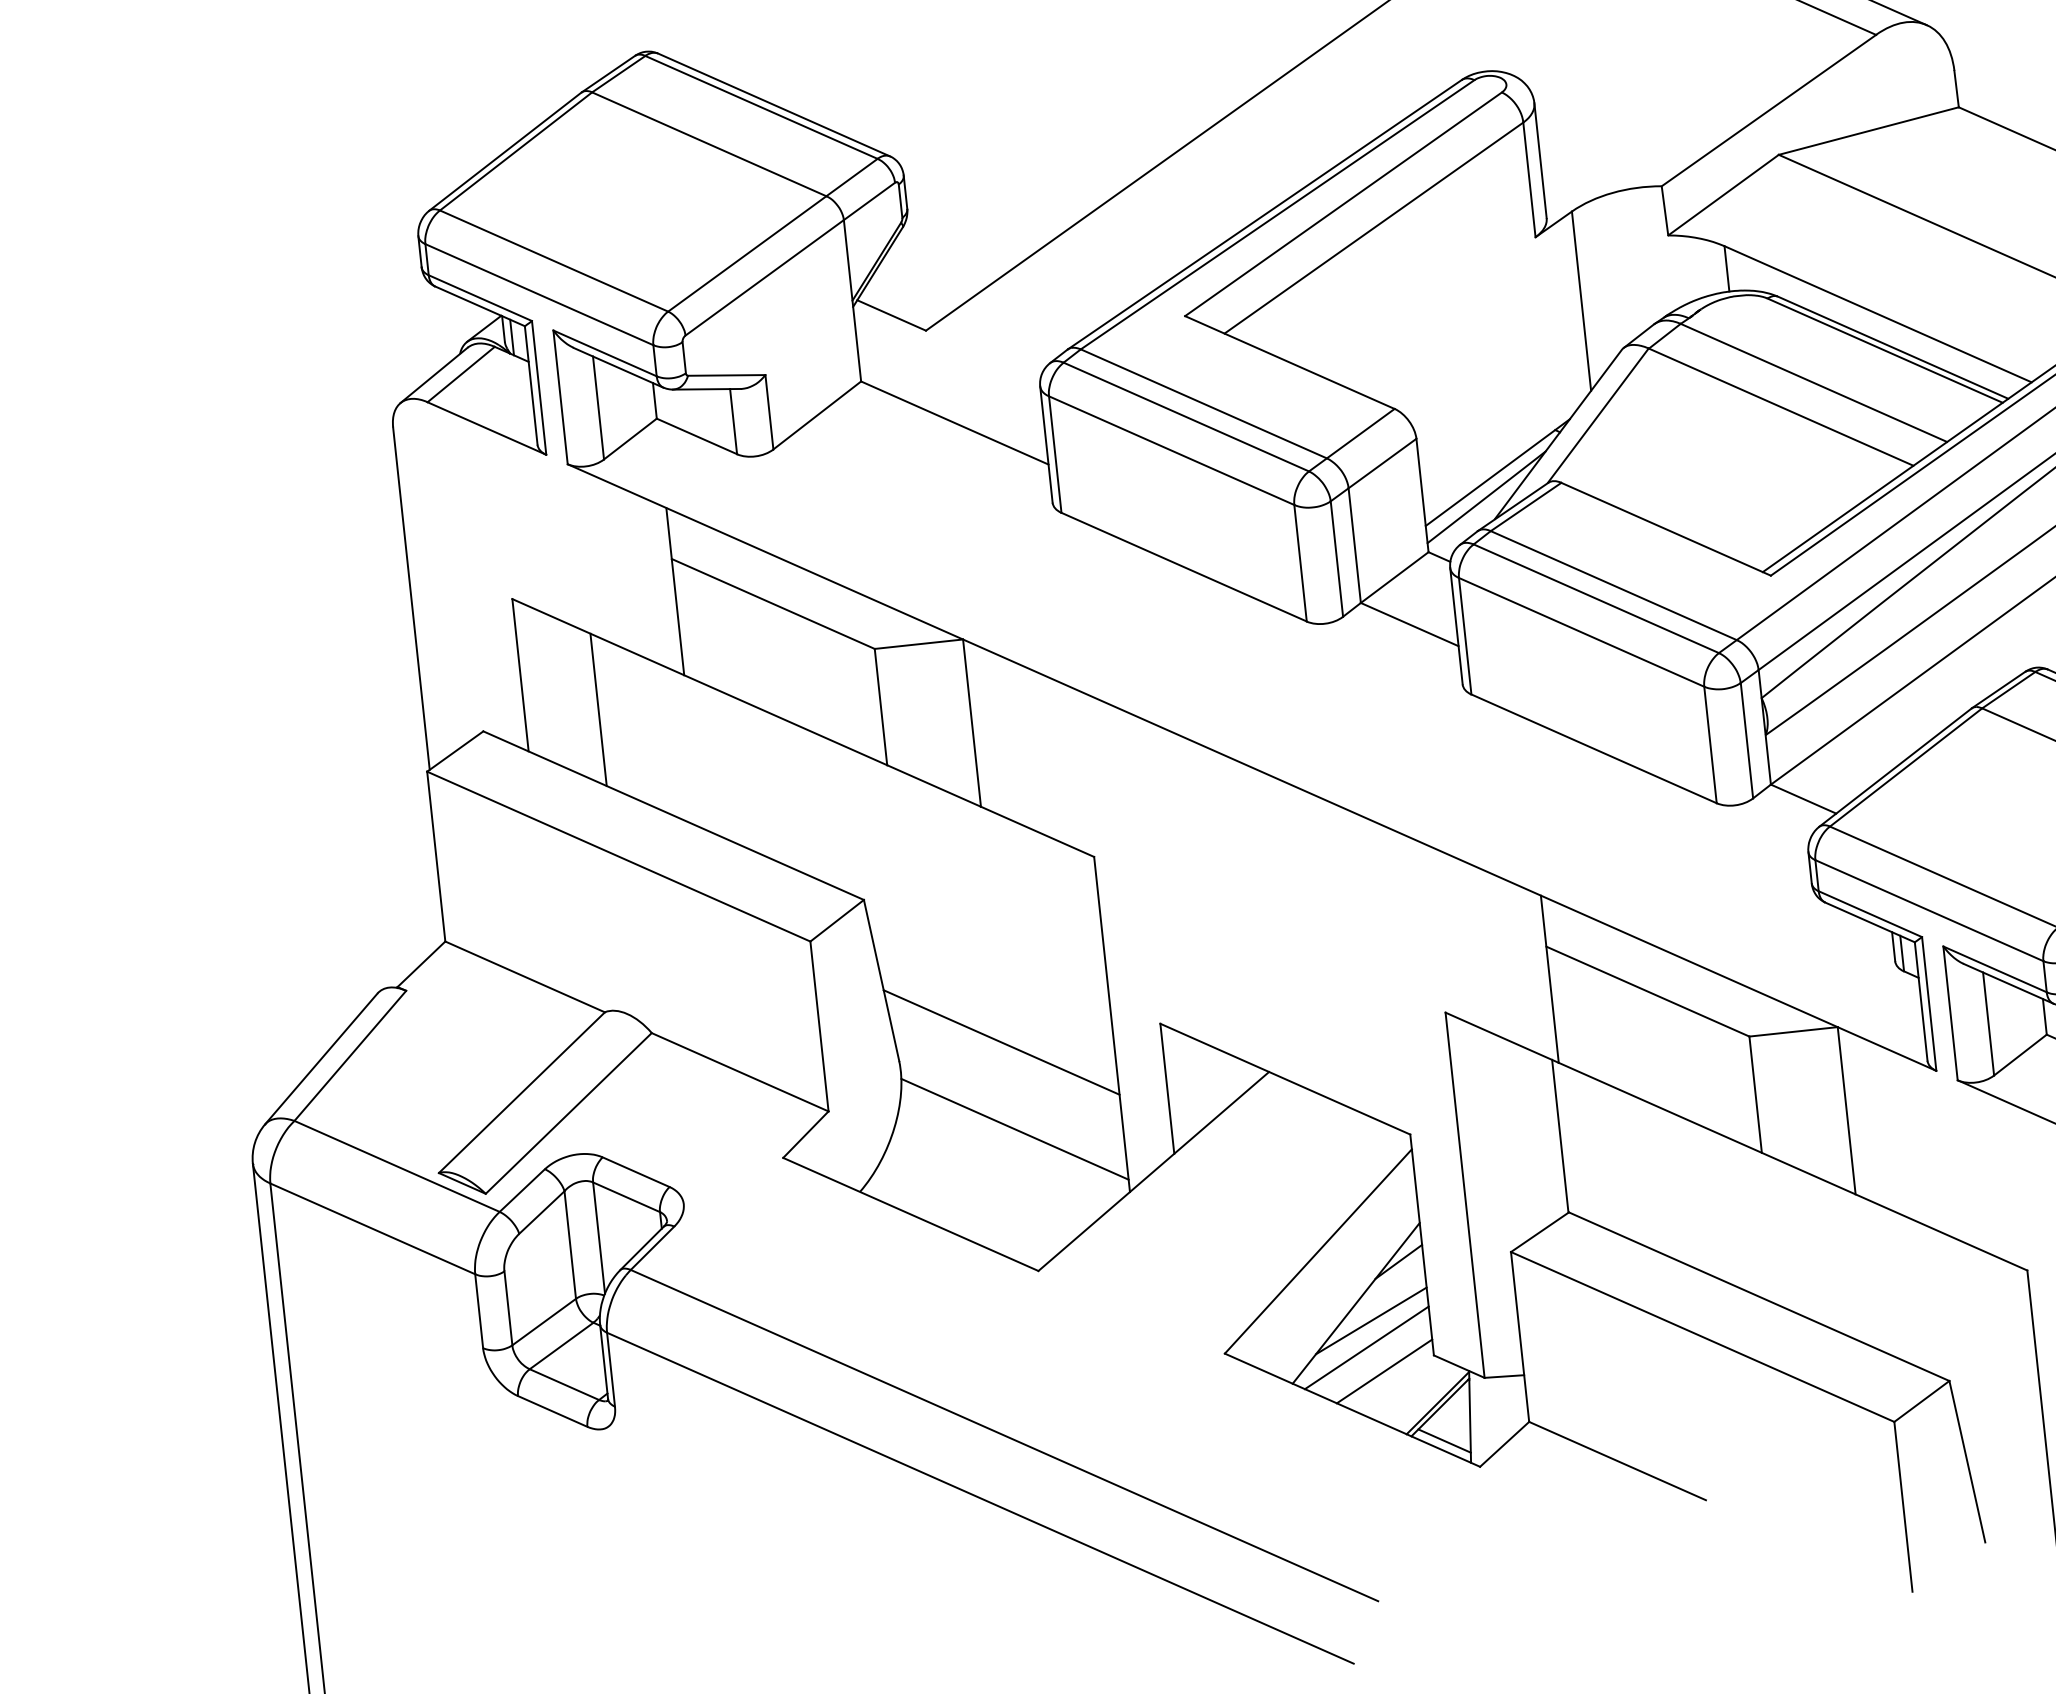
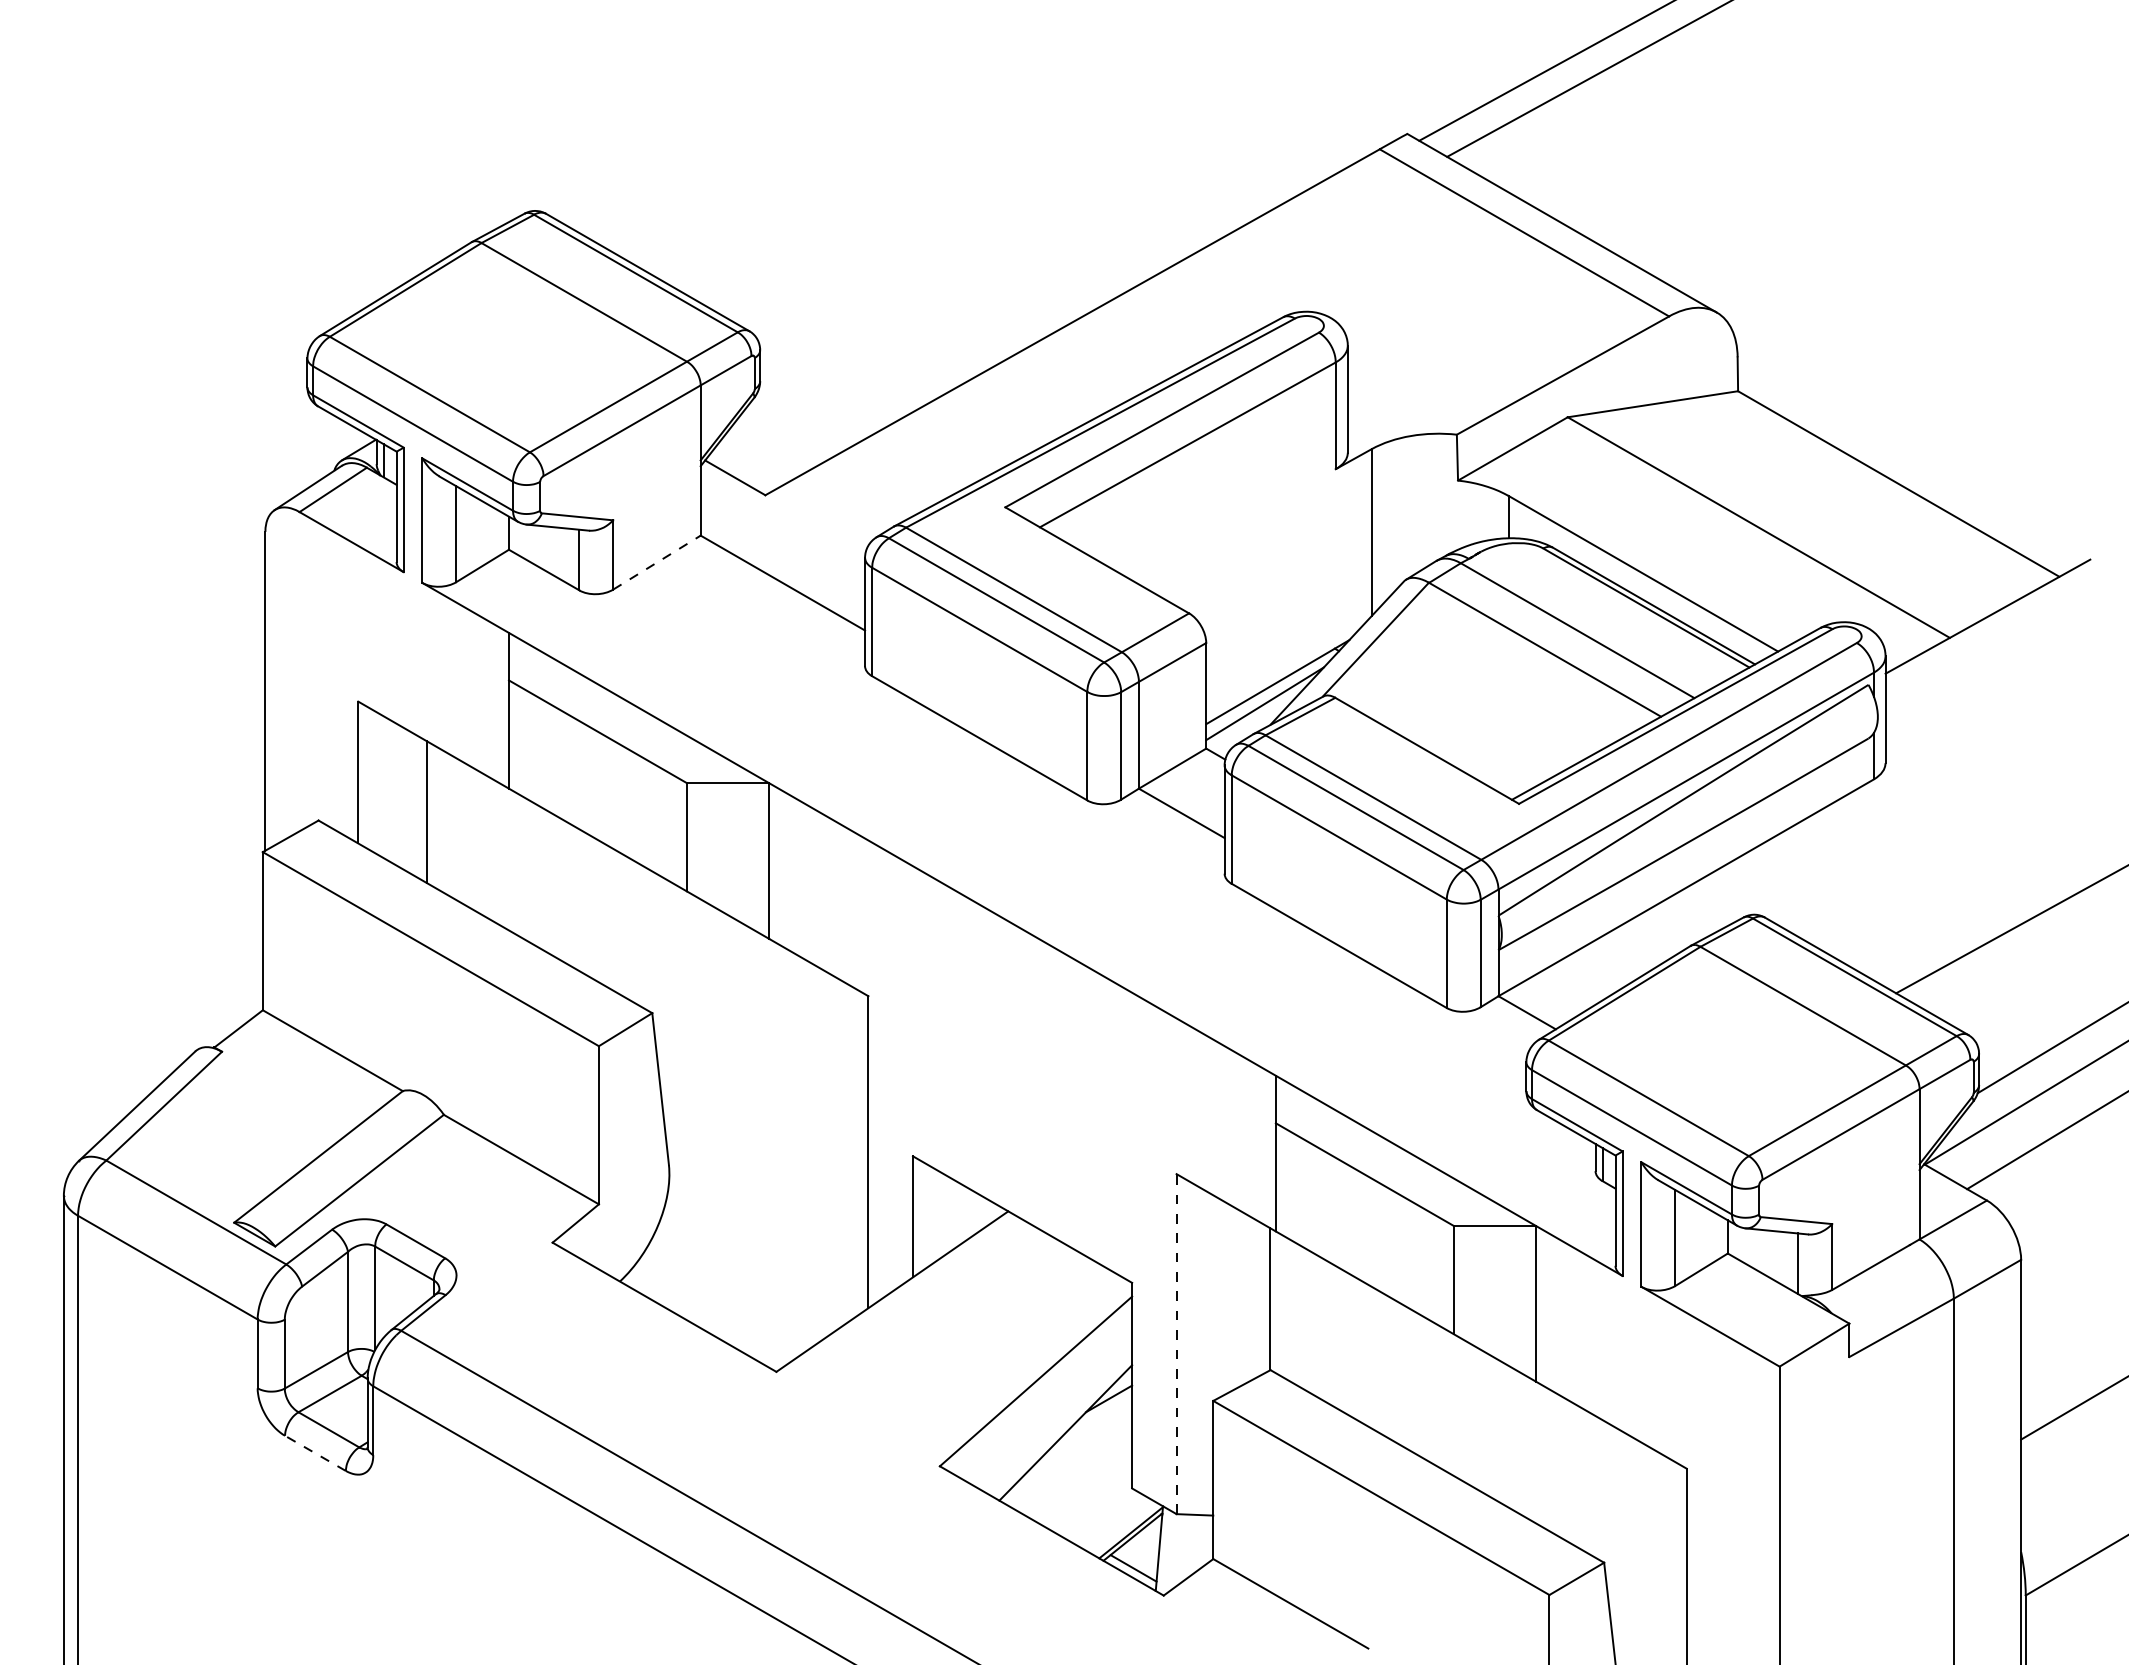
line: (817, 415) -> (657, 562), solid -> dashed
line: (1001, 1042) -> (764, 1157), removed
line: (1014, 1128) -> (768, 1238), removed
line: (1464, 1194) -> (1176, 1343), solid -> dashed
line: (1370, 1320) -> (1077, 1450), removed
line: (1367, 1347) -> (1071, 1474), removed
line: (1384, 1371) -> (1085, 1498), removed
line: (552, 1411) -> (315, 1453), solid -> dashed

